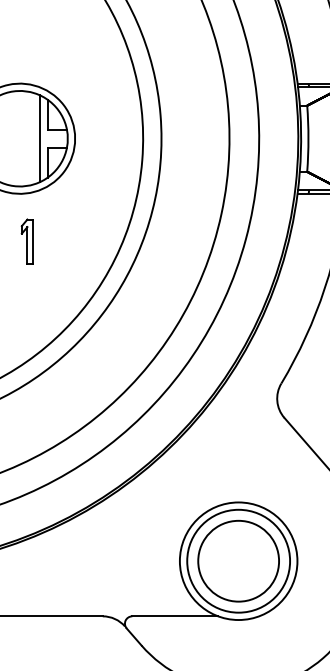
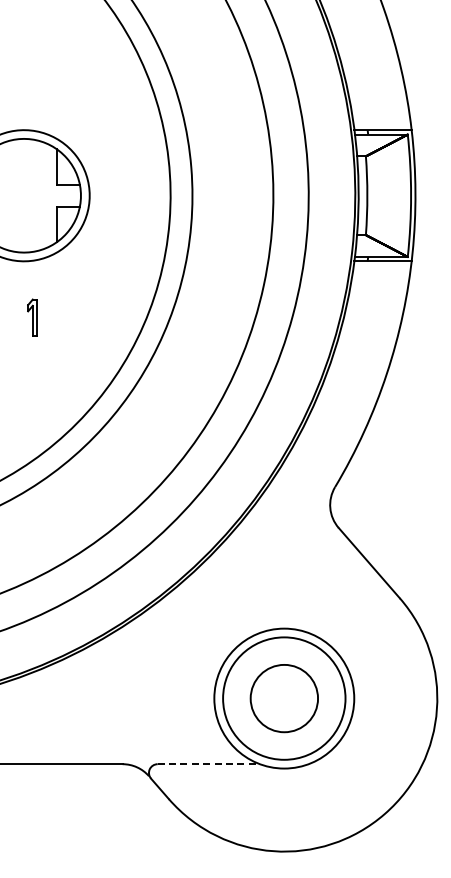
line: (40, 138) -> (48, 195), removed
part: (27, 241) -> (32, 317), size x0.7
circle: (238, 561) -> (284, 698), size x0.7
line: (175, 616) -> (209, 764), solid -> dashed

